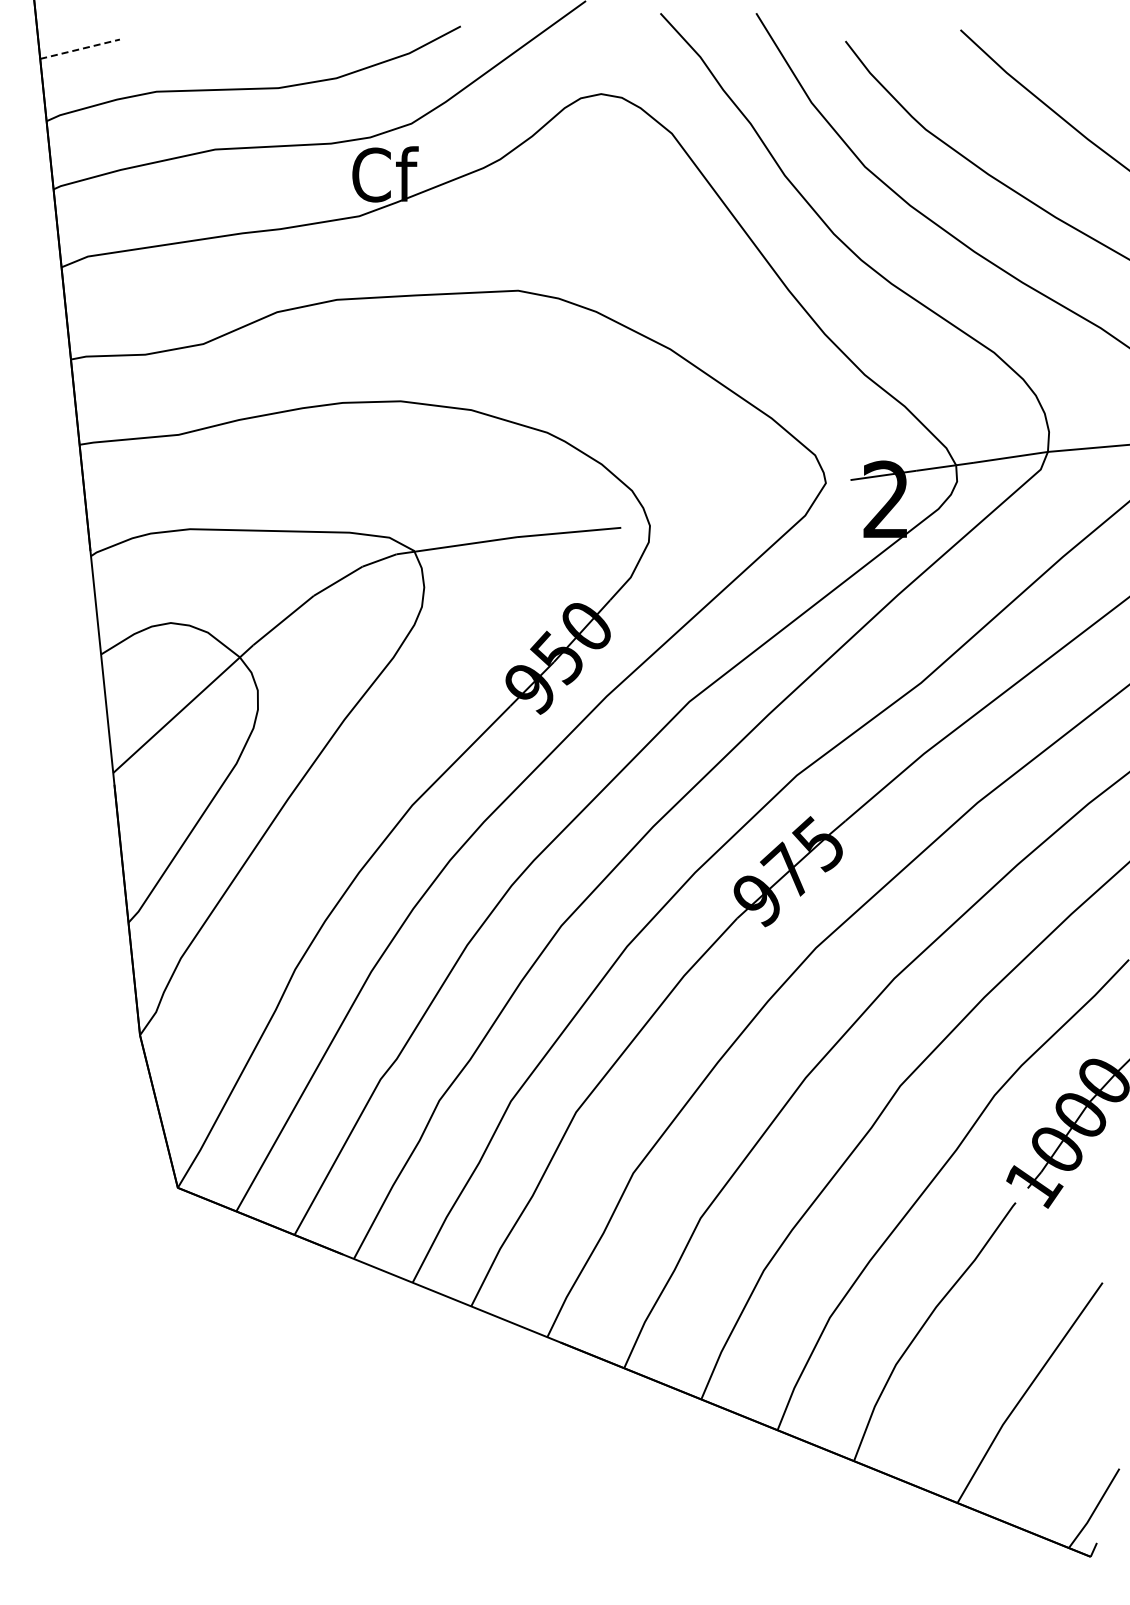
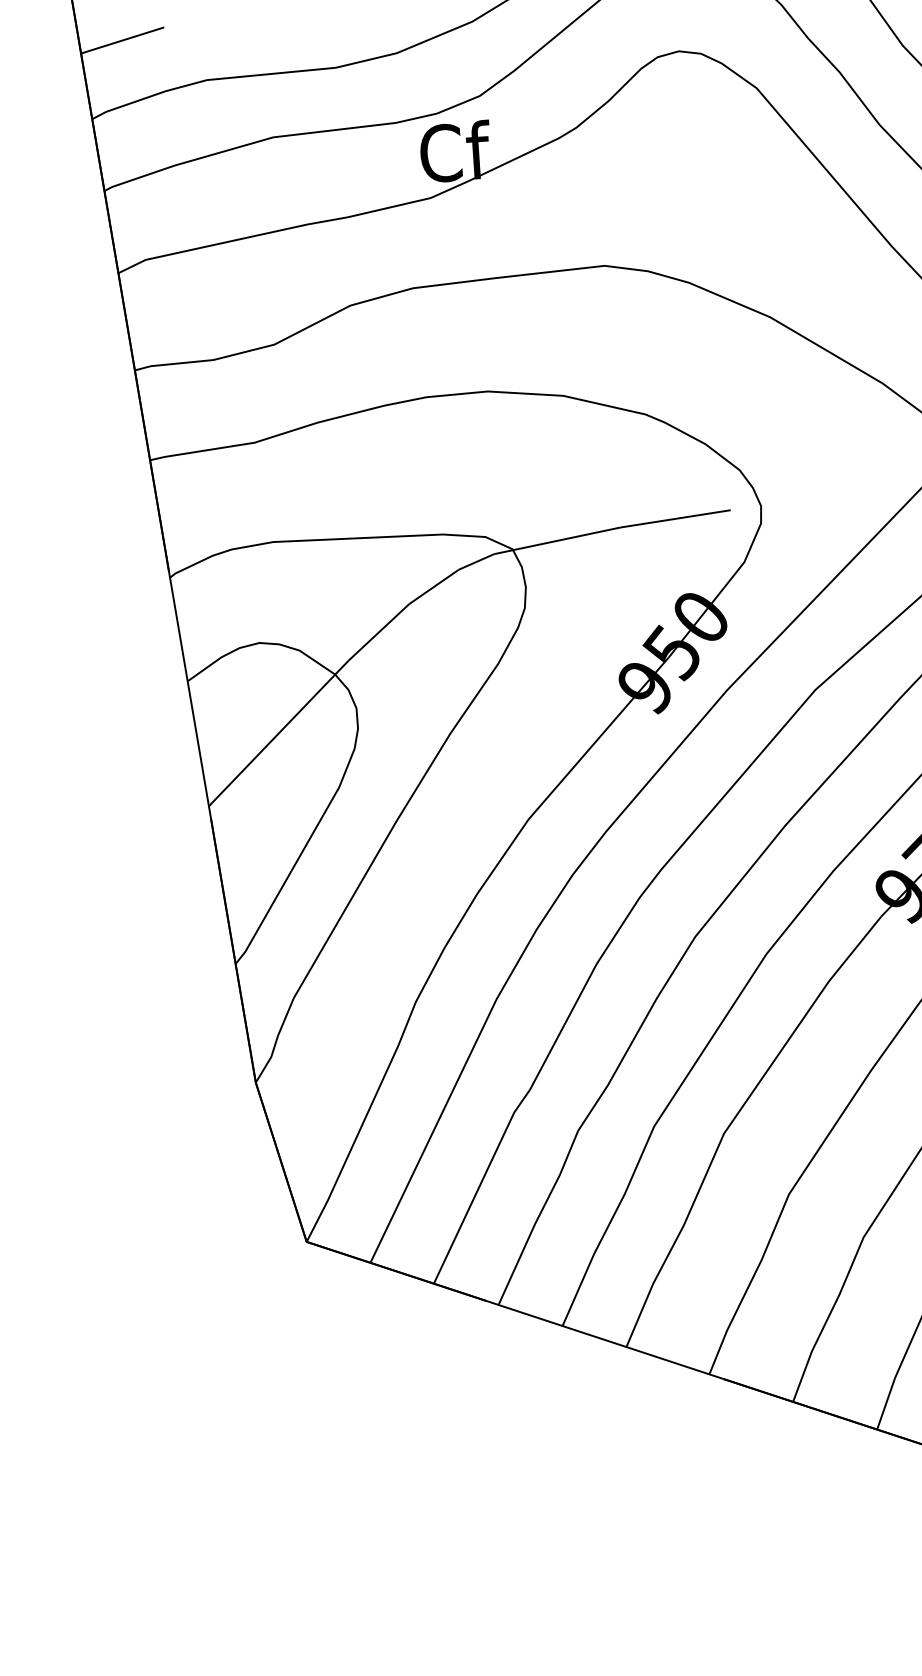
line: (80, 49) -> (123, 40), dashed -> solid

